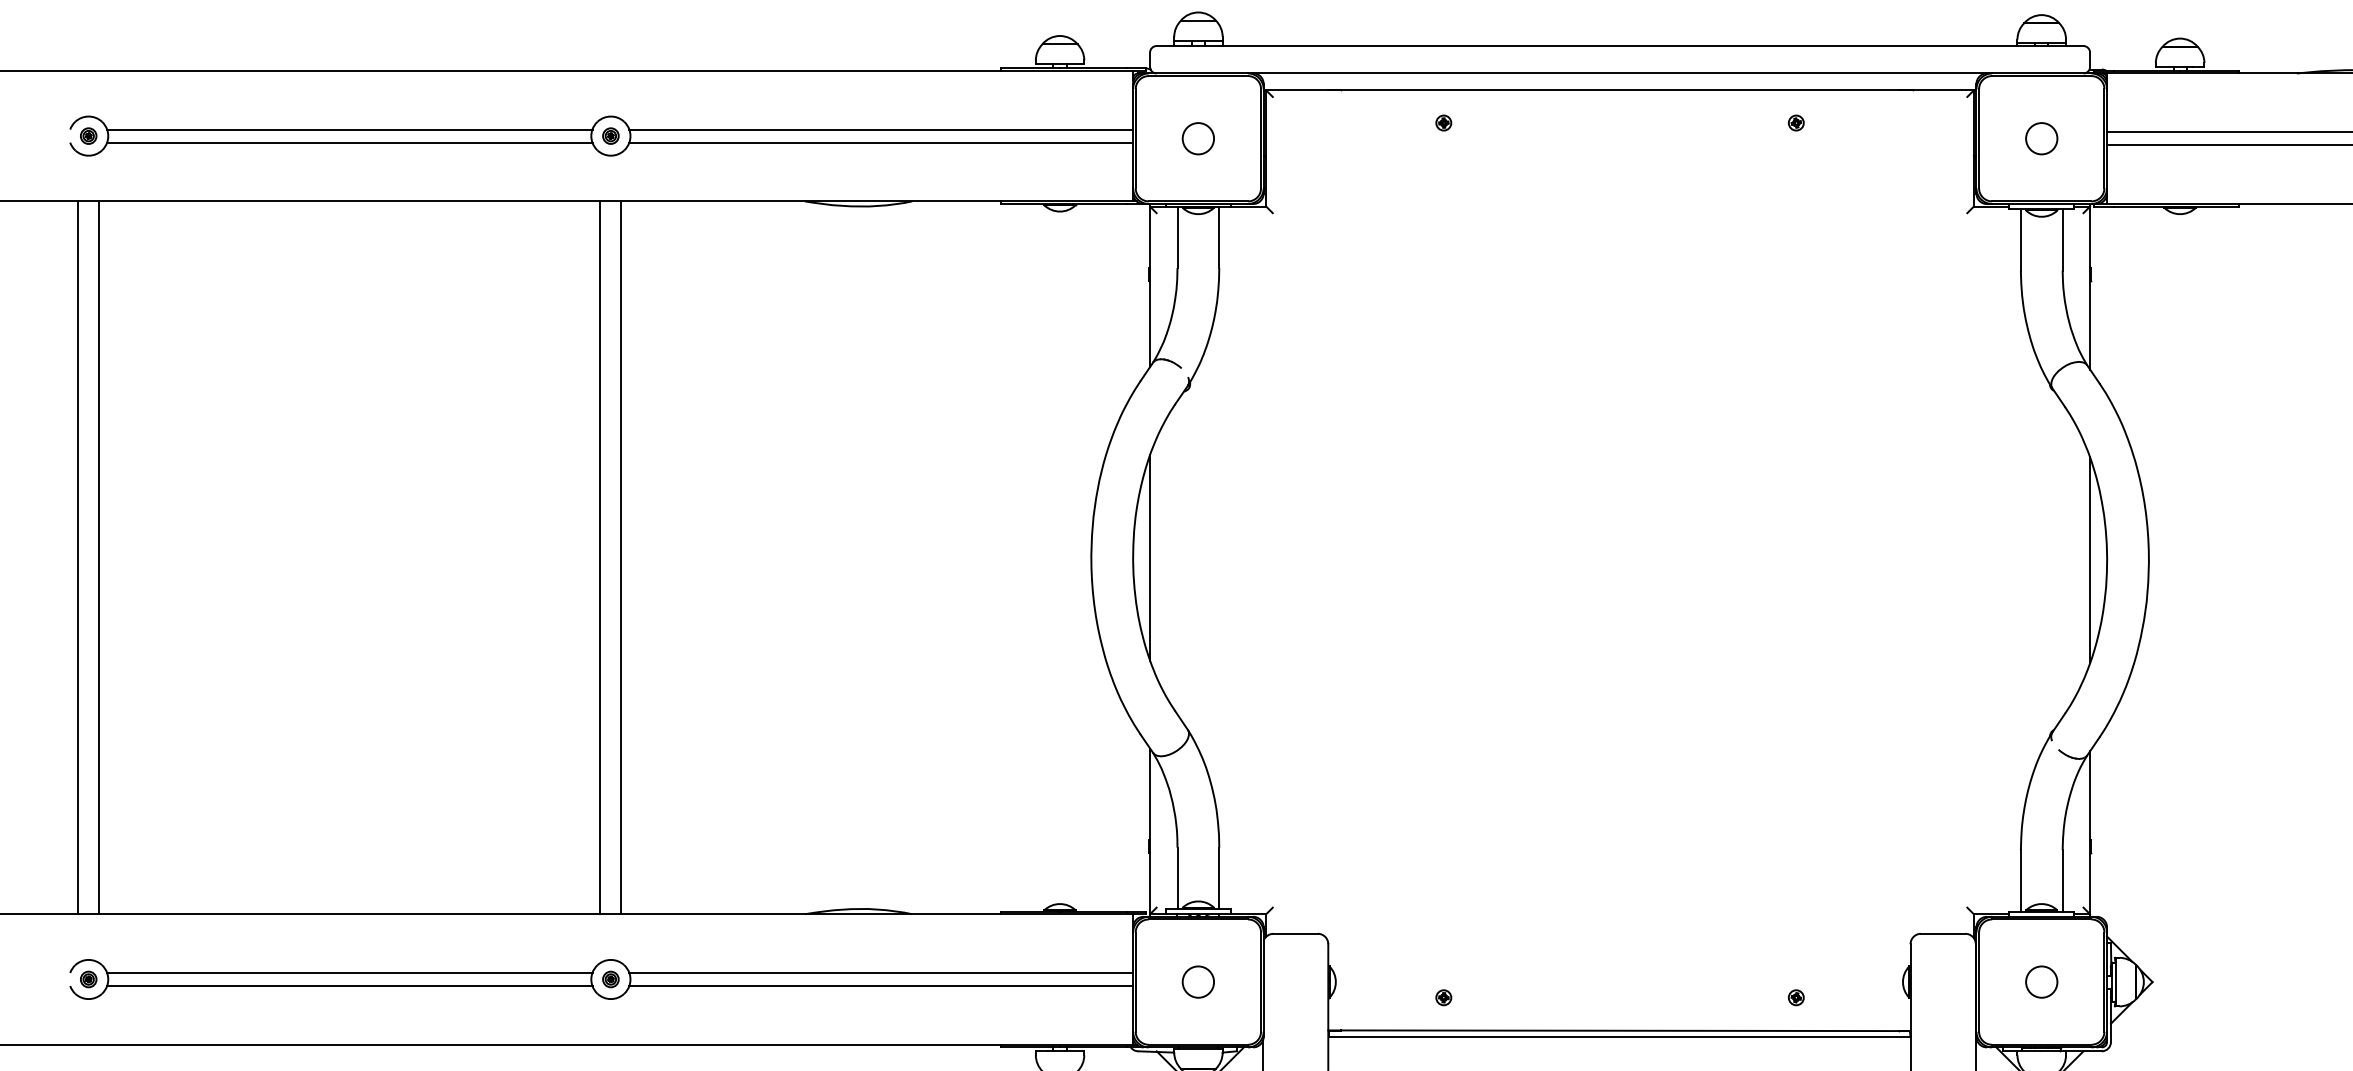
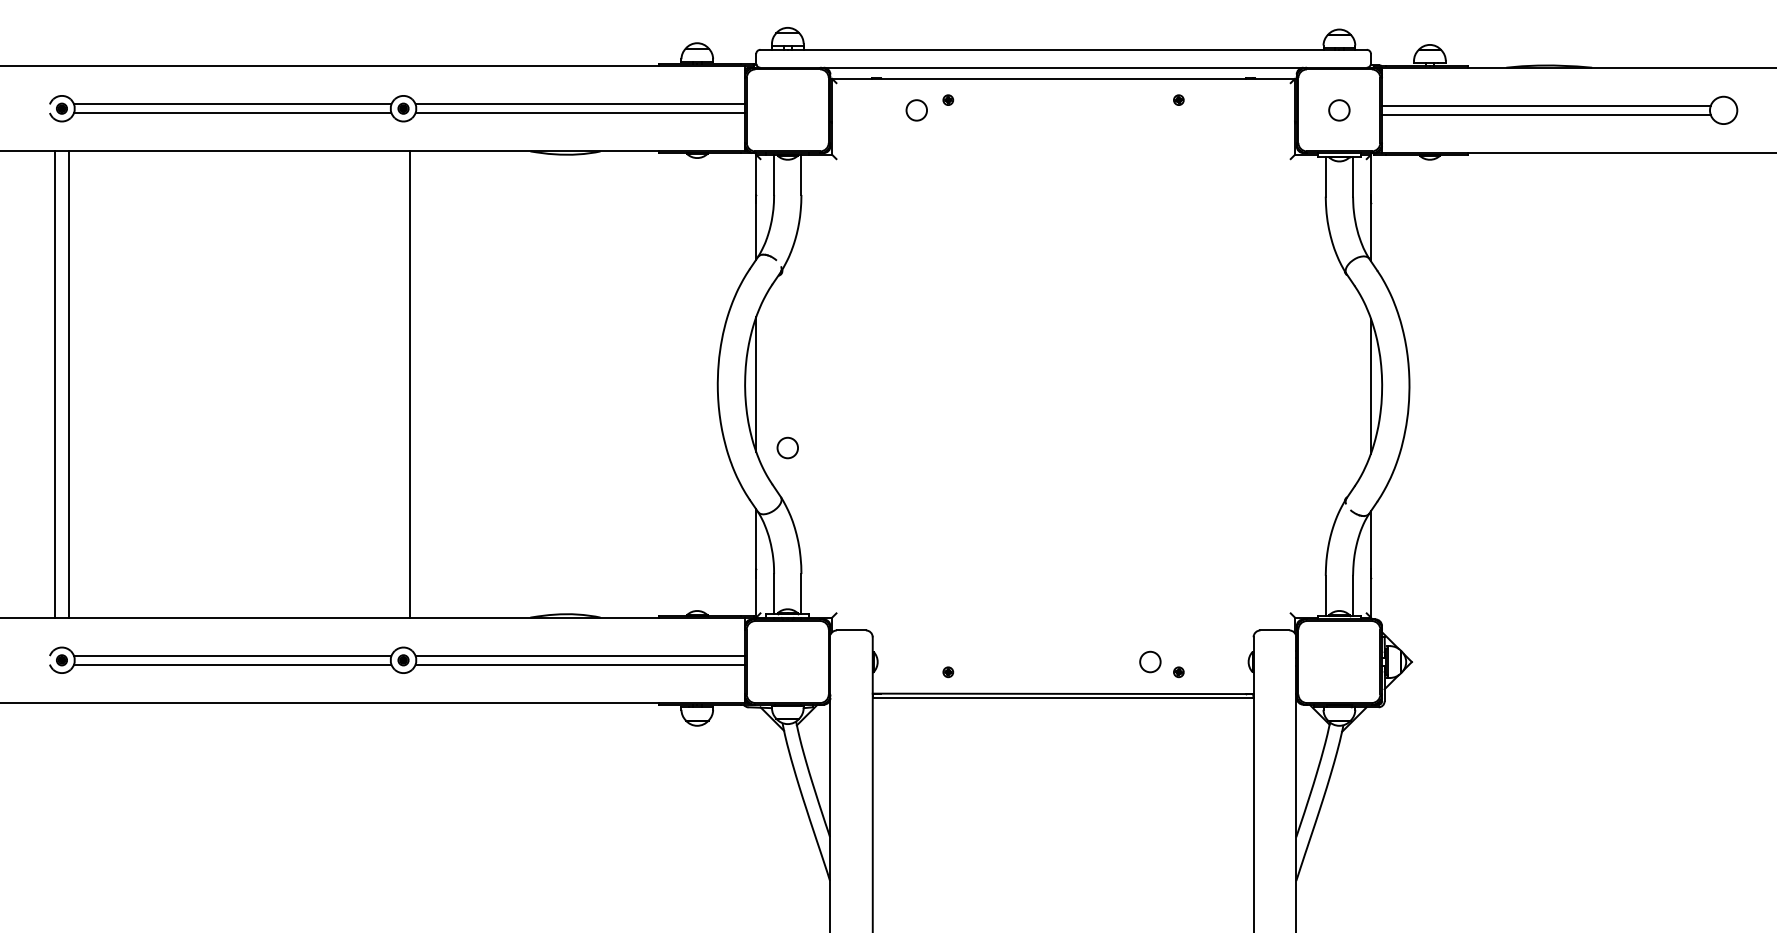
circle: (1197, 138) -> (916, 110), moved
line: (600, 557) -> (396, 384), removed
circle: (1197, 981) -> (787, 447), moved
circle: (2041, 981) -> (1150, 661), moved

